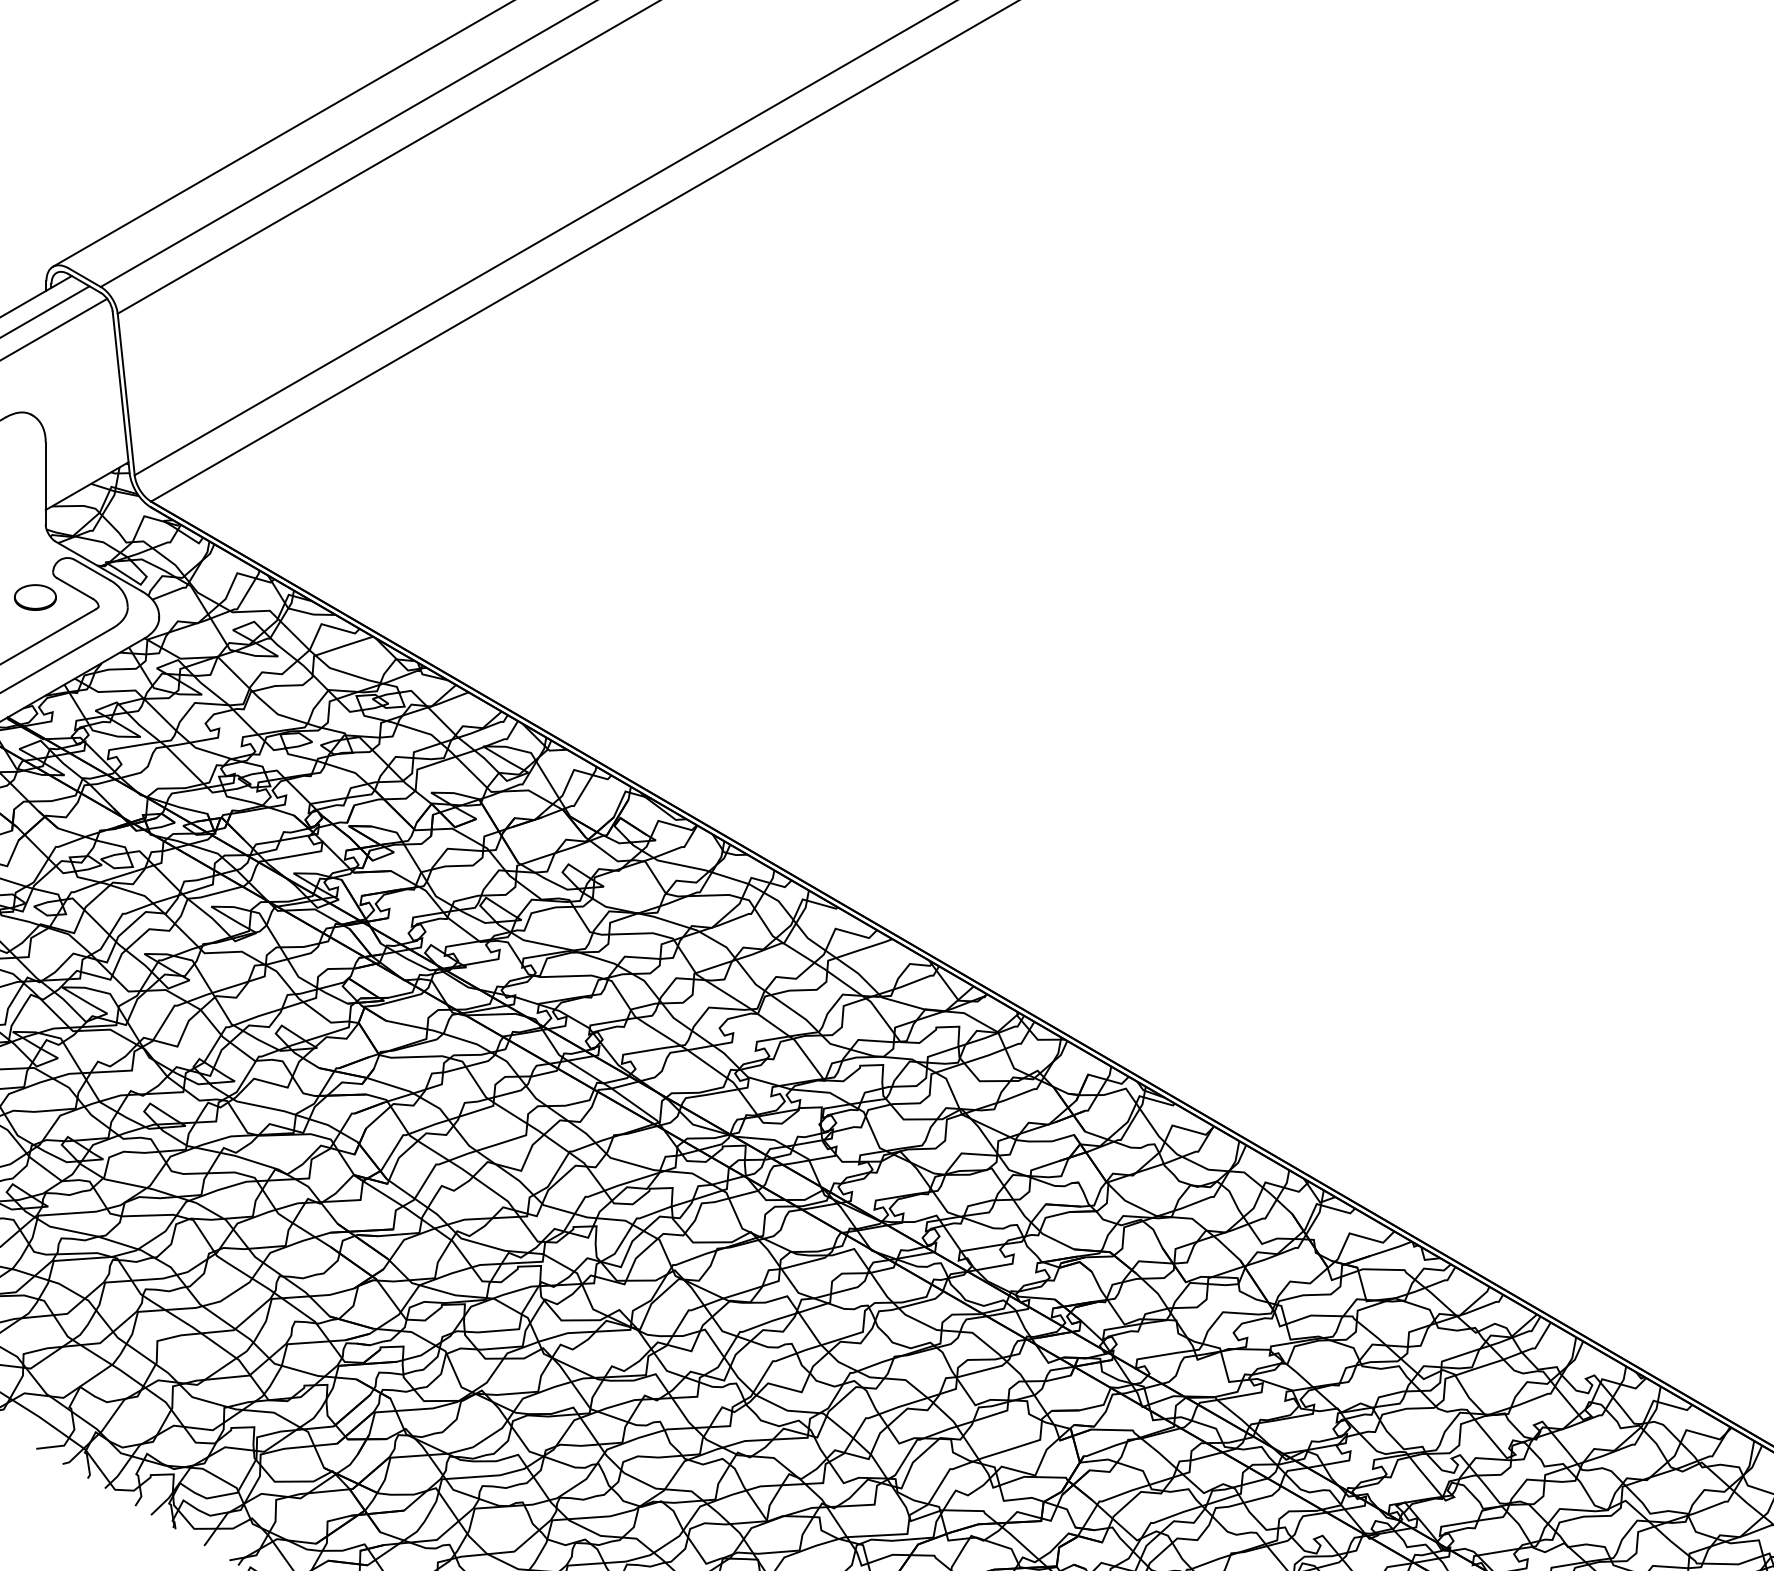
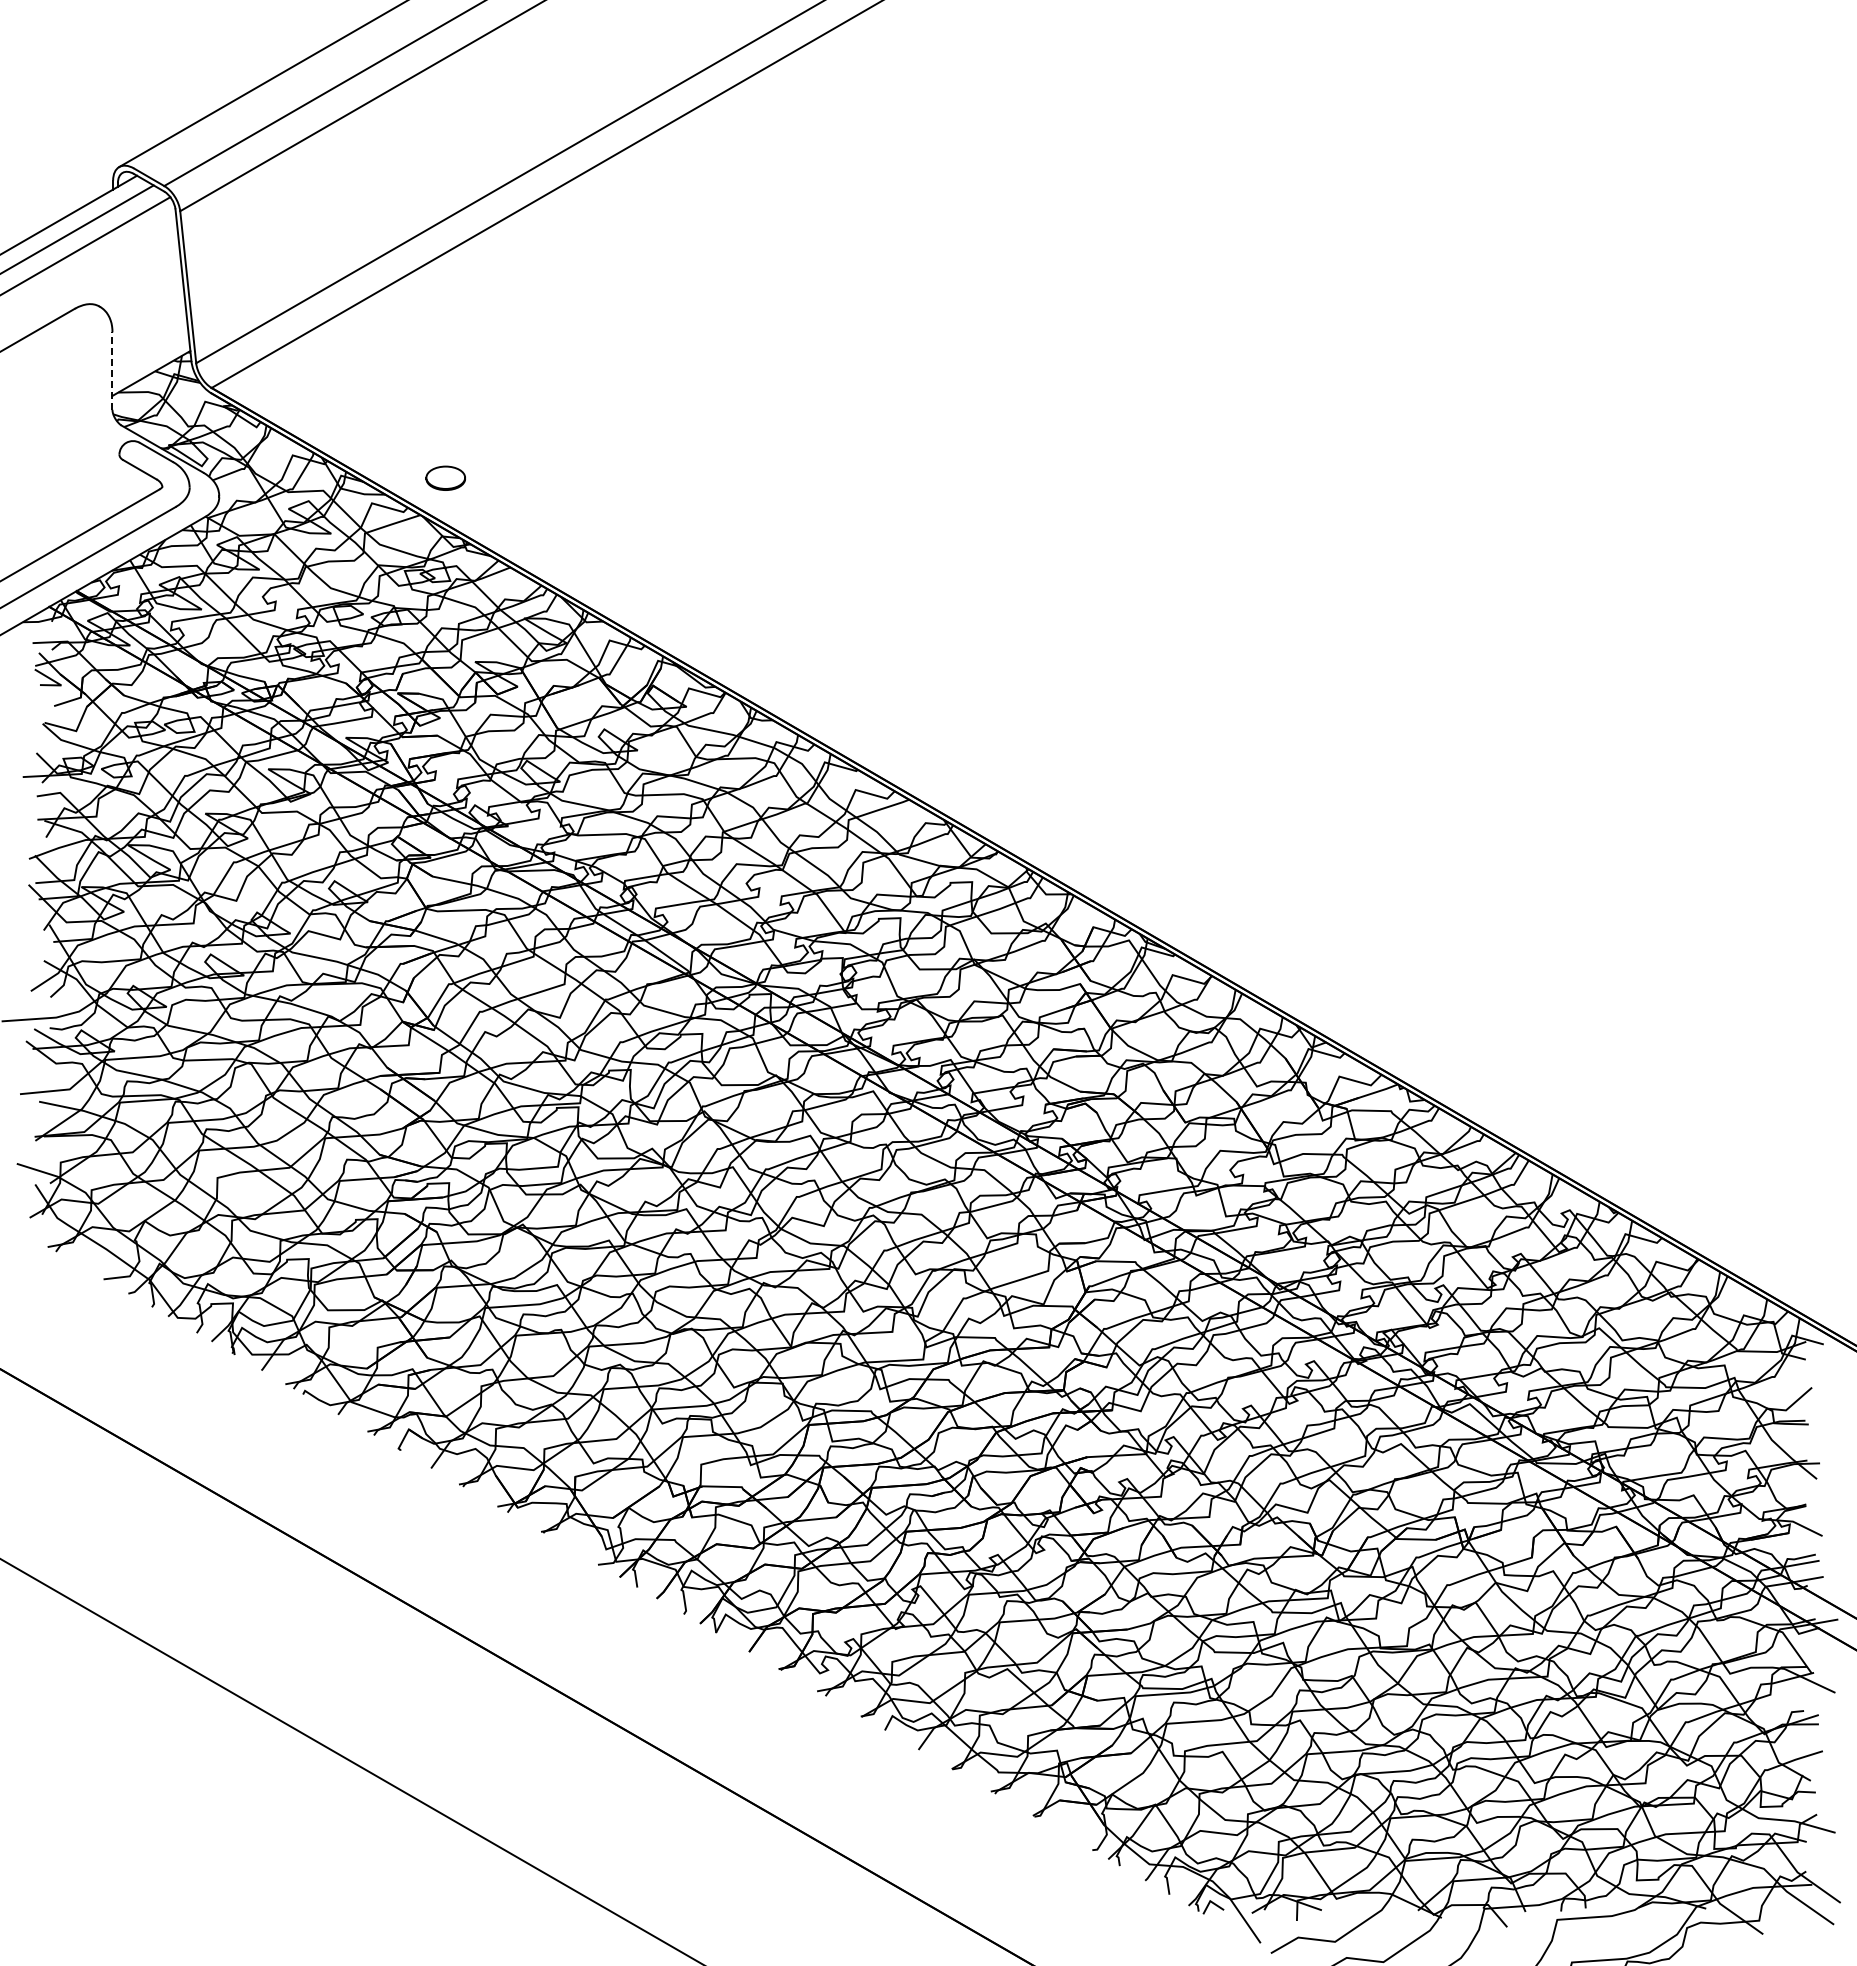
line: (45, 484) -> (112, 371), solid -> dashed
part: (35, 596) -> (445, 477), moved

